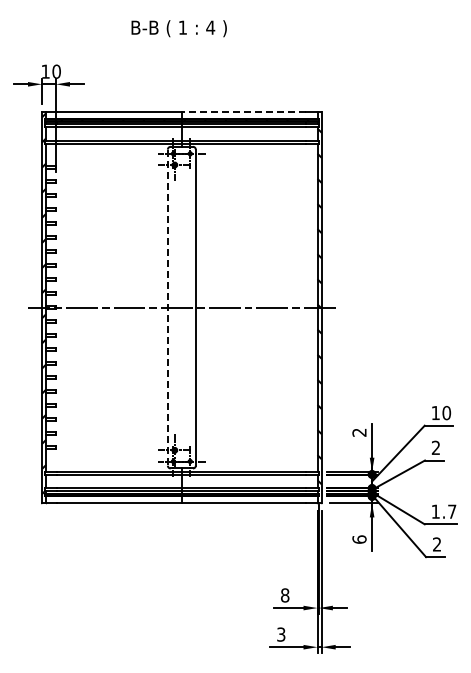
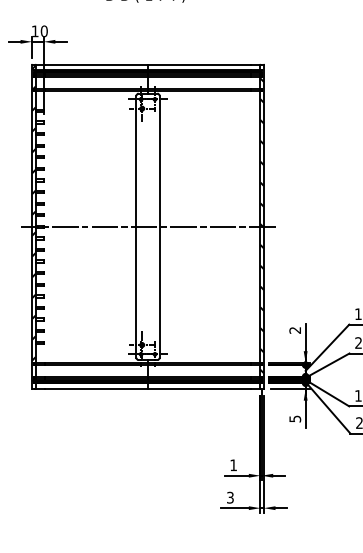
line: (243, 111) -> (199, 64), dashed -> solid
line: (167, 308) -> (136, 227), dashed -> solid
text: (359, 539) -> (295, 418), 6 -> 5
text: (285, 595) -> (233, 465), 8 -> 1

